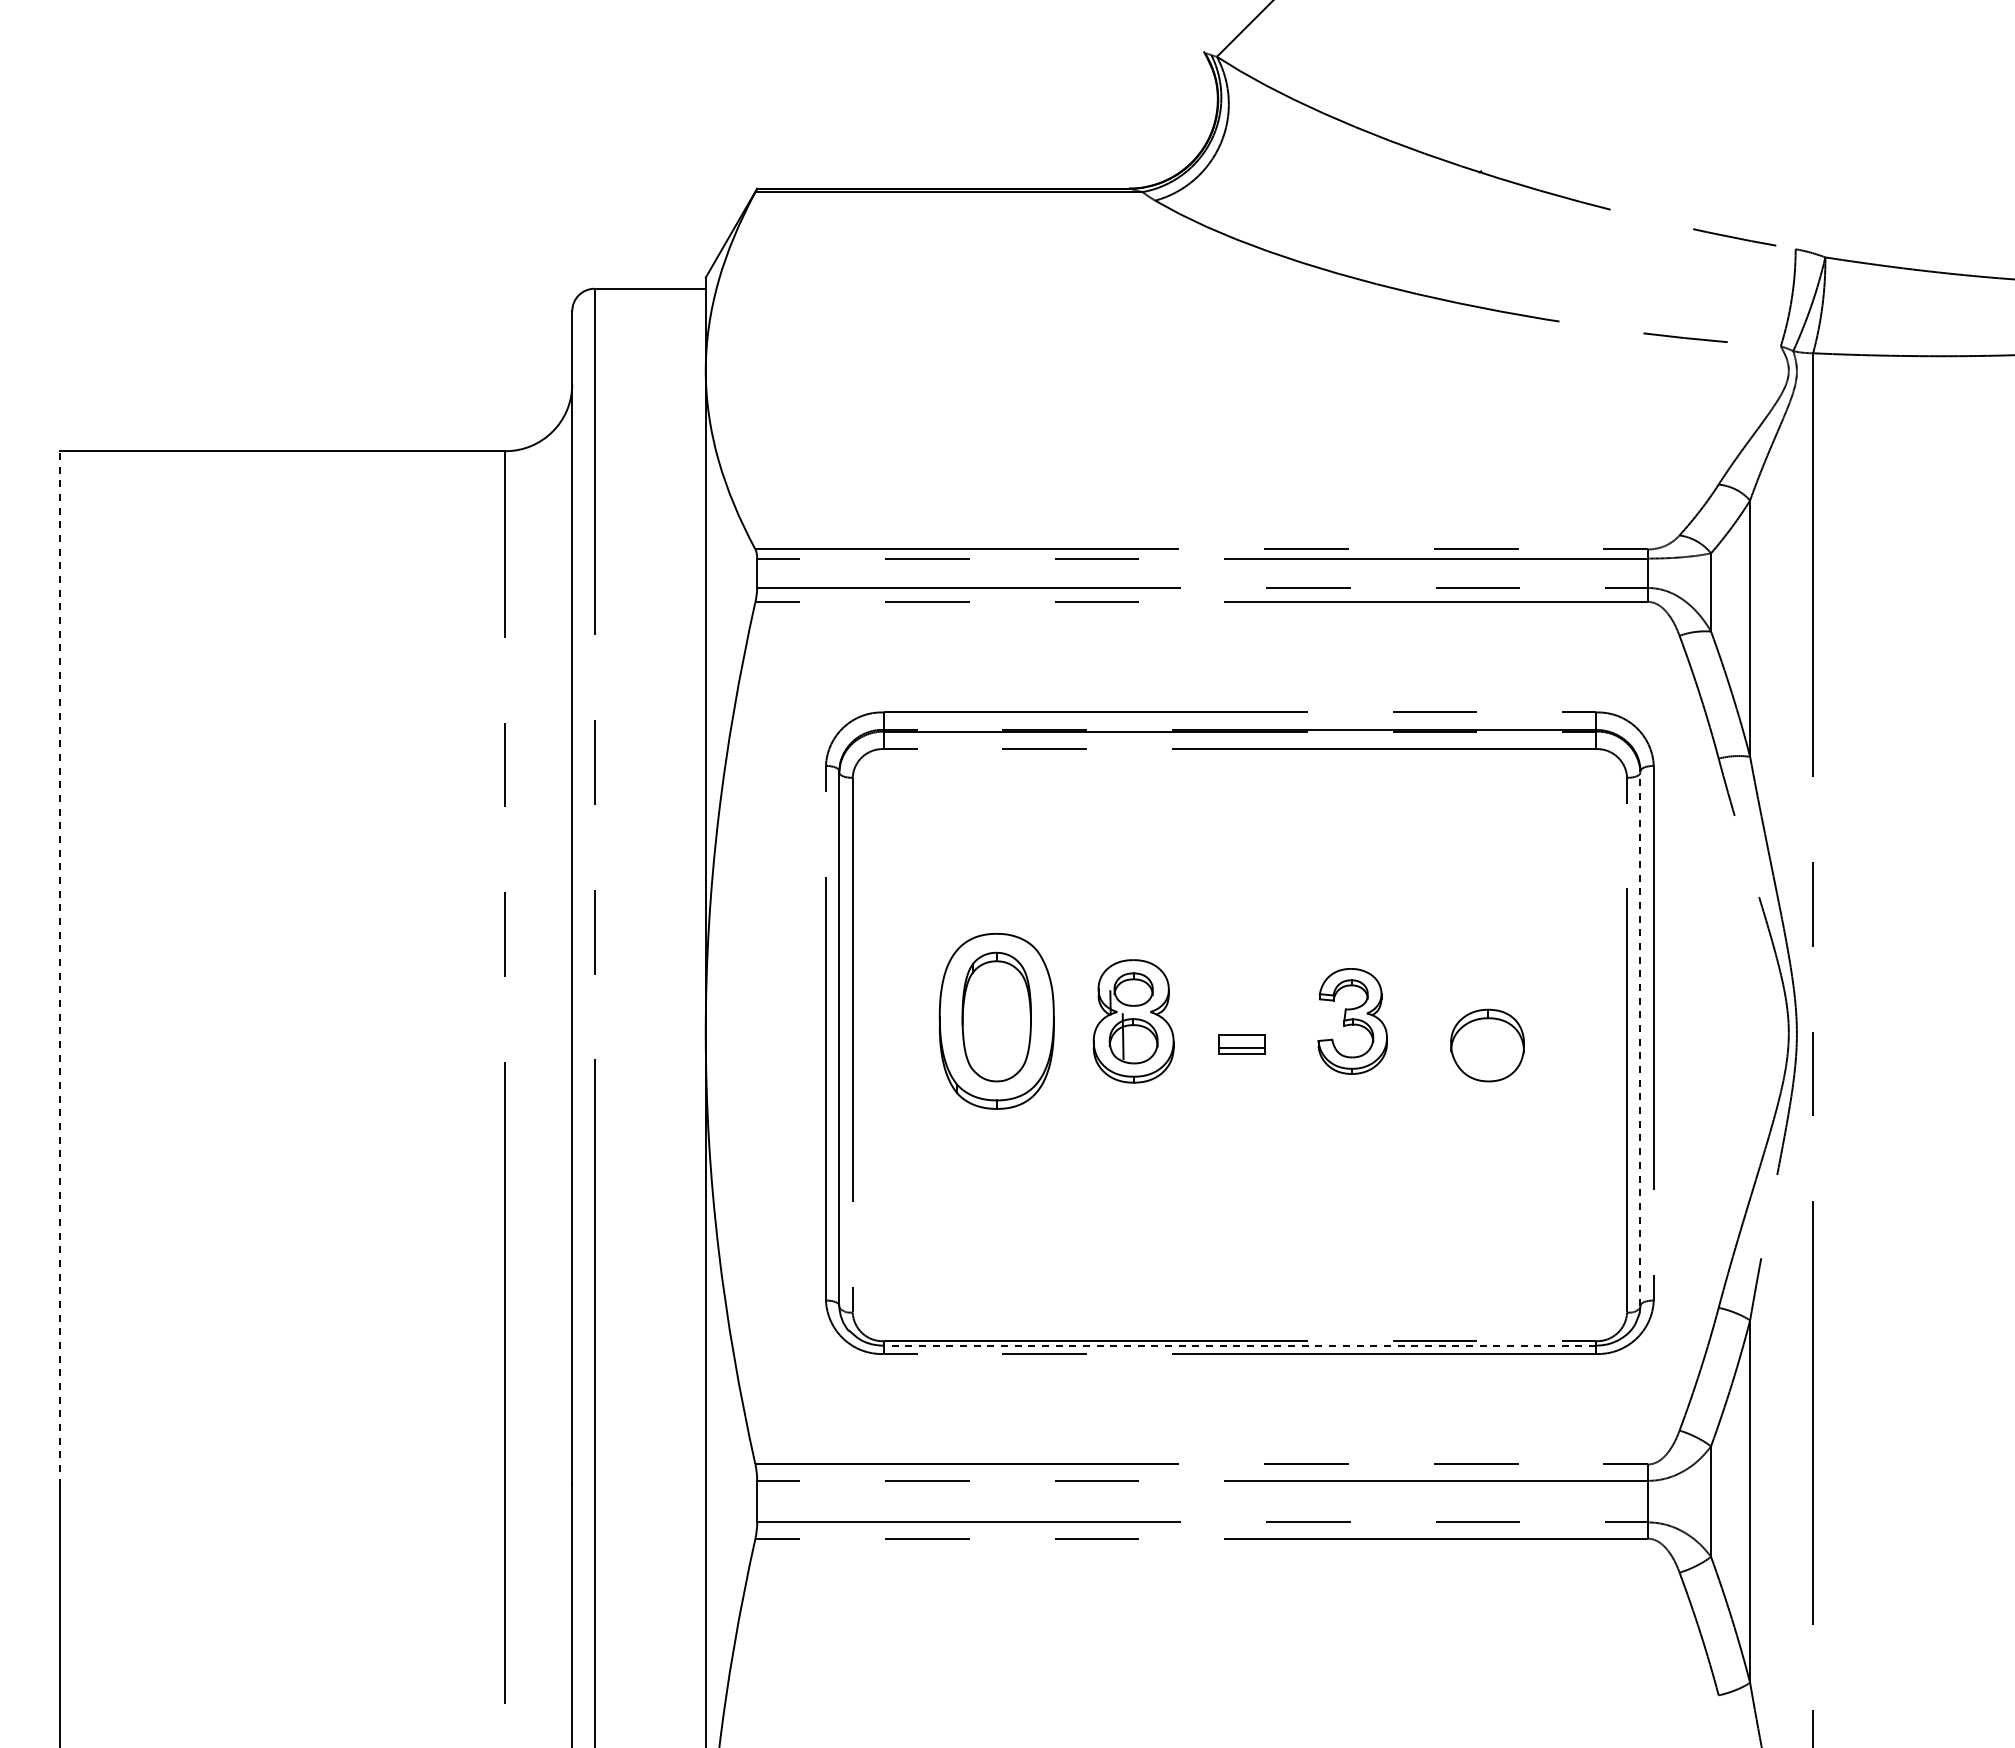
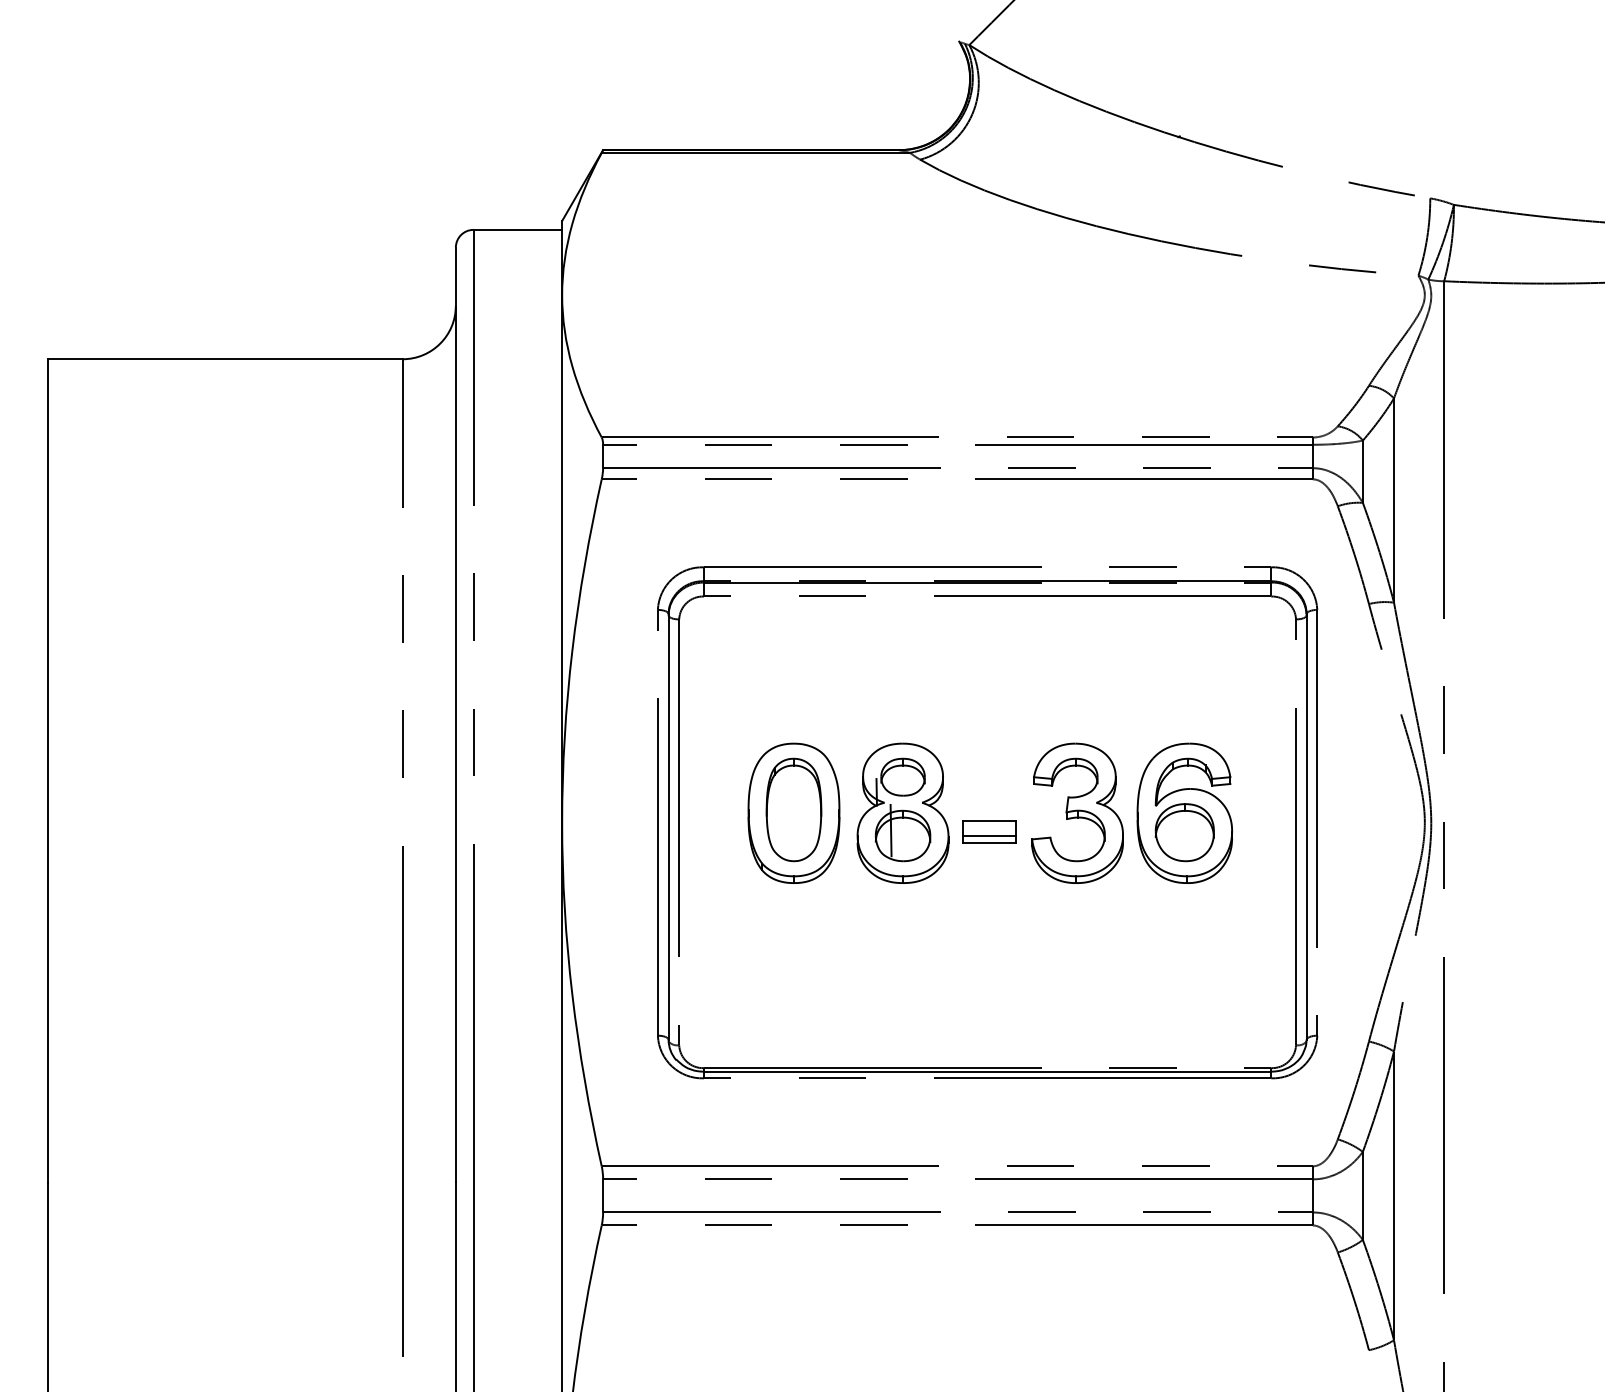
line: (60, 967) -> (48, 770), dashed -> solid
part: (1133, 1021) -> (902, 813), size x1.43
part: (1352, 1021) -> (1077, 813), size x1.67
part: (1487, 1021) -> (1184, 813), added
line: (1640, 1037) -> (1306, 826), dashed -> solid
part: (1241, 1044) -> (988, 831), size x1.43
line: (1239, 1345) -> (987, 1071), dashed -> solid

